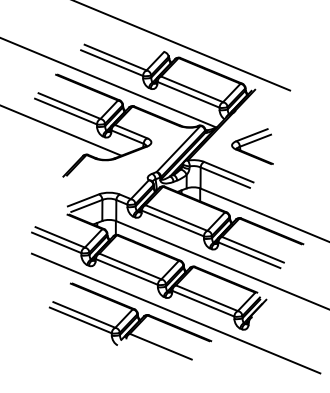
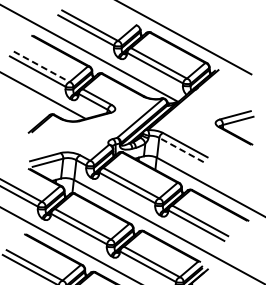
line: (69, 106) -> (41, 67), solid -> dashed
part: (252, 146) -> (234, 126), moved
line: (225, 177) -> (181, 149), solid -> dashed

